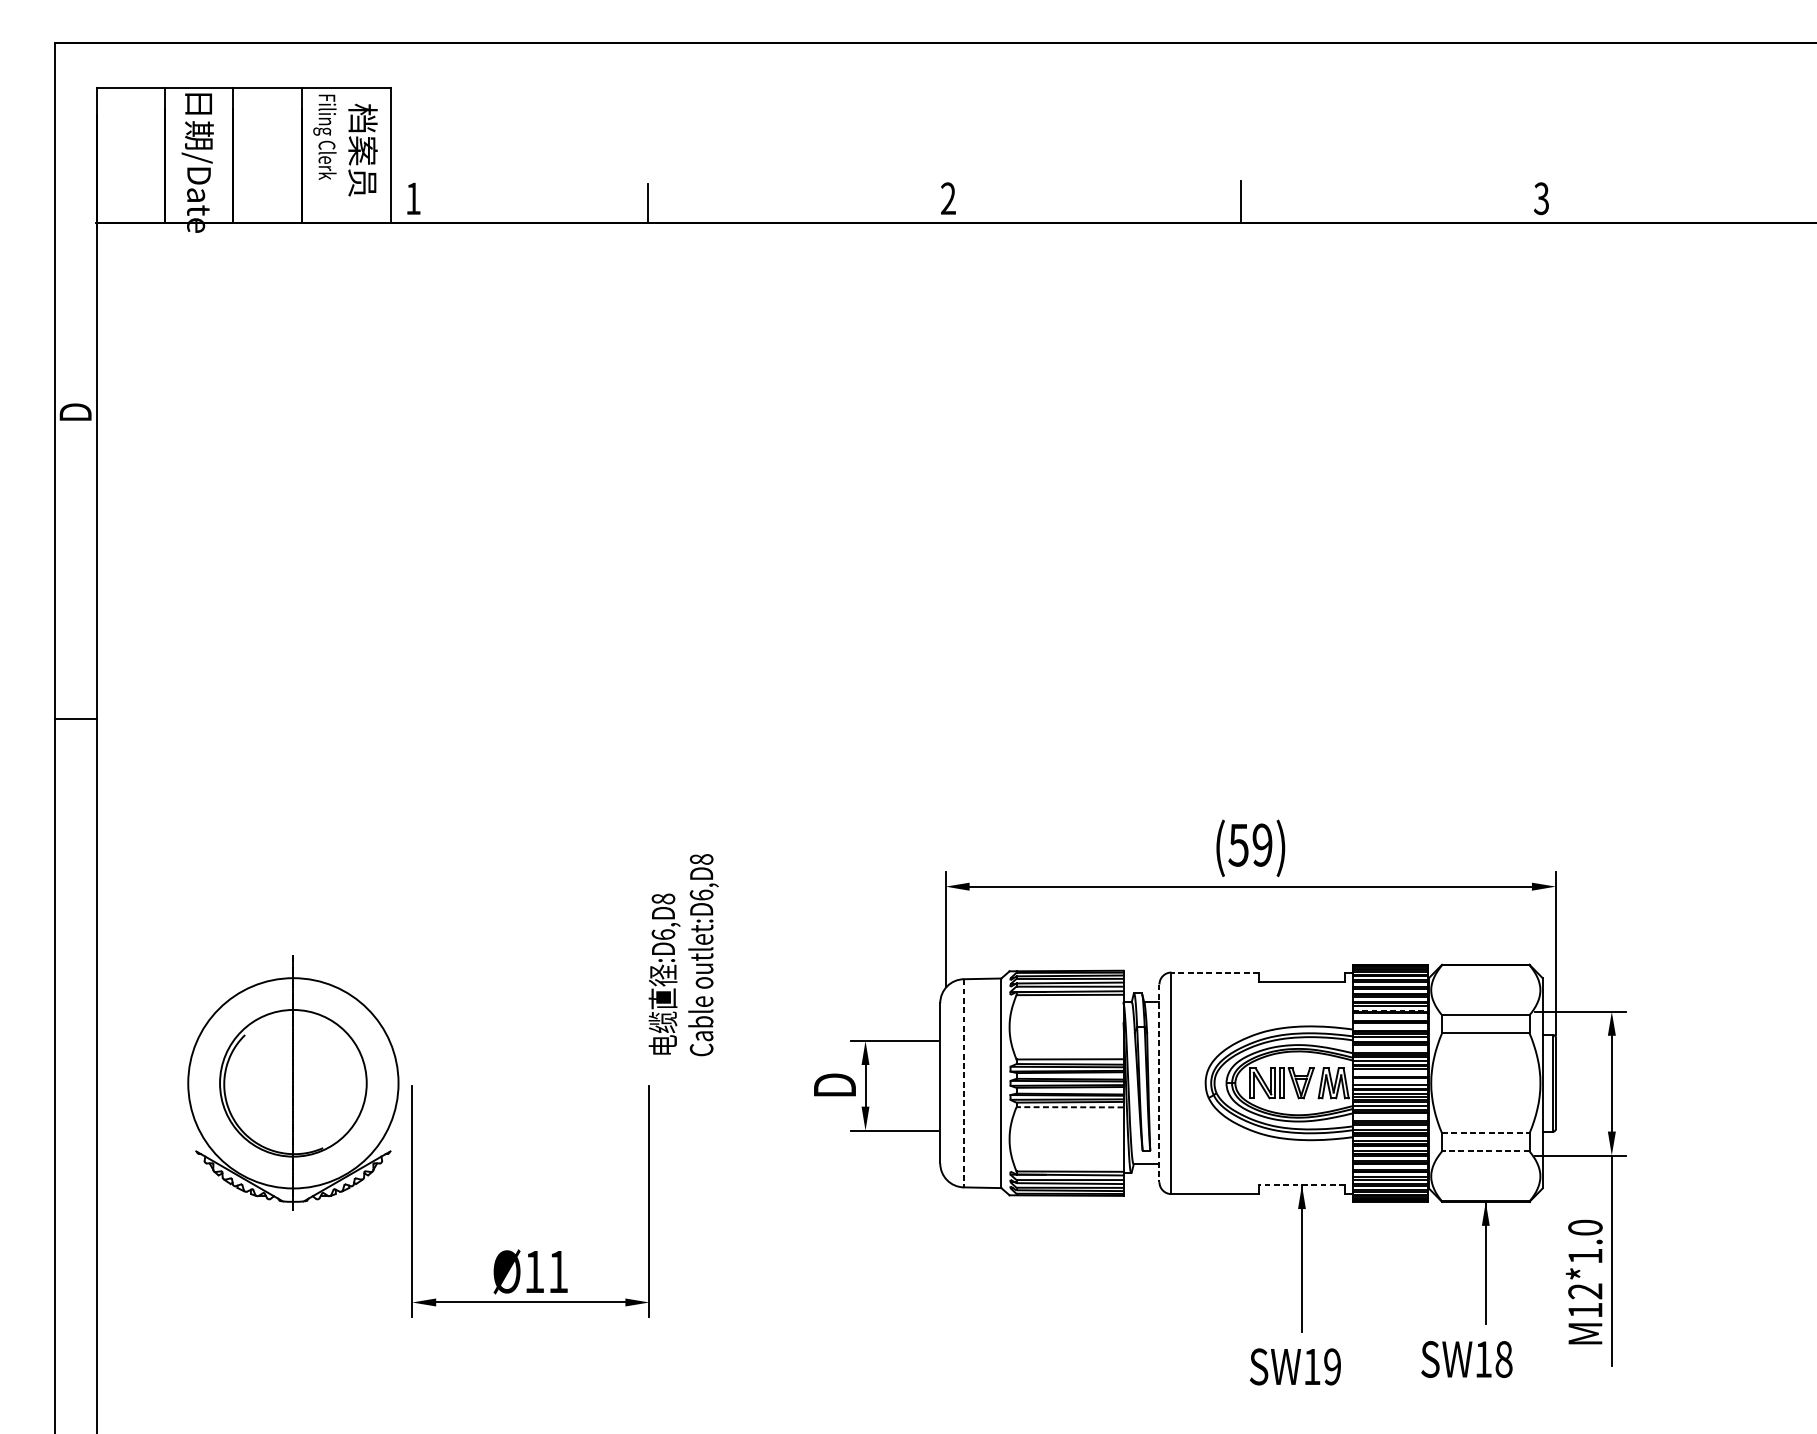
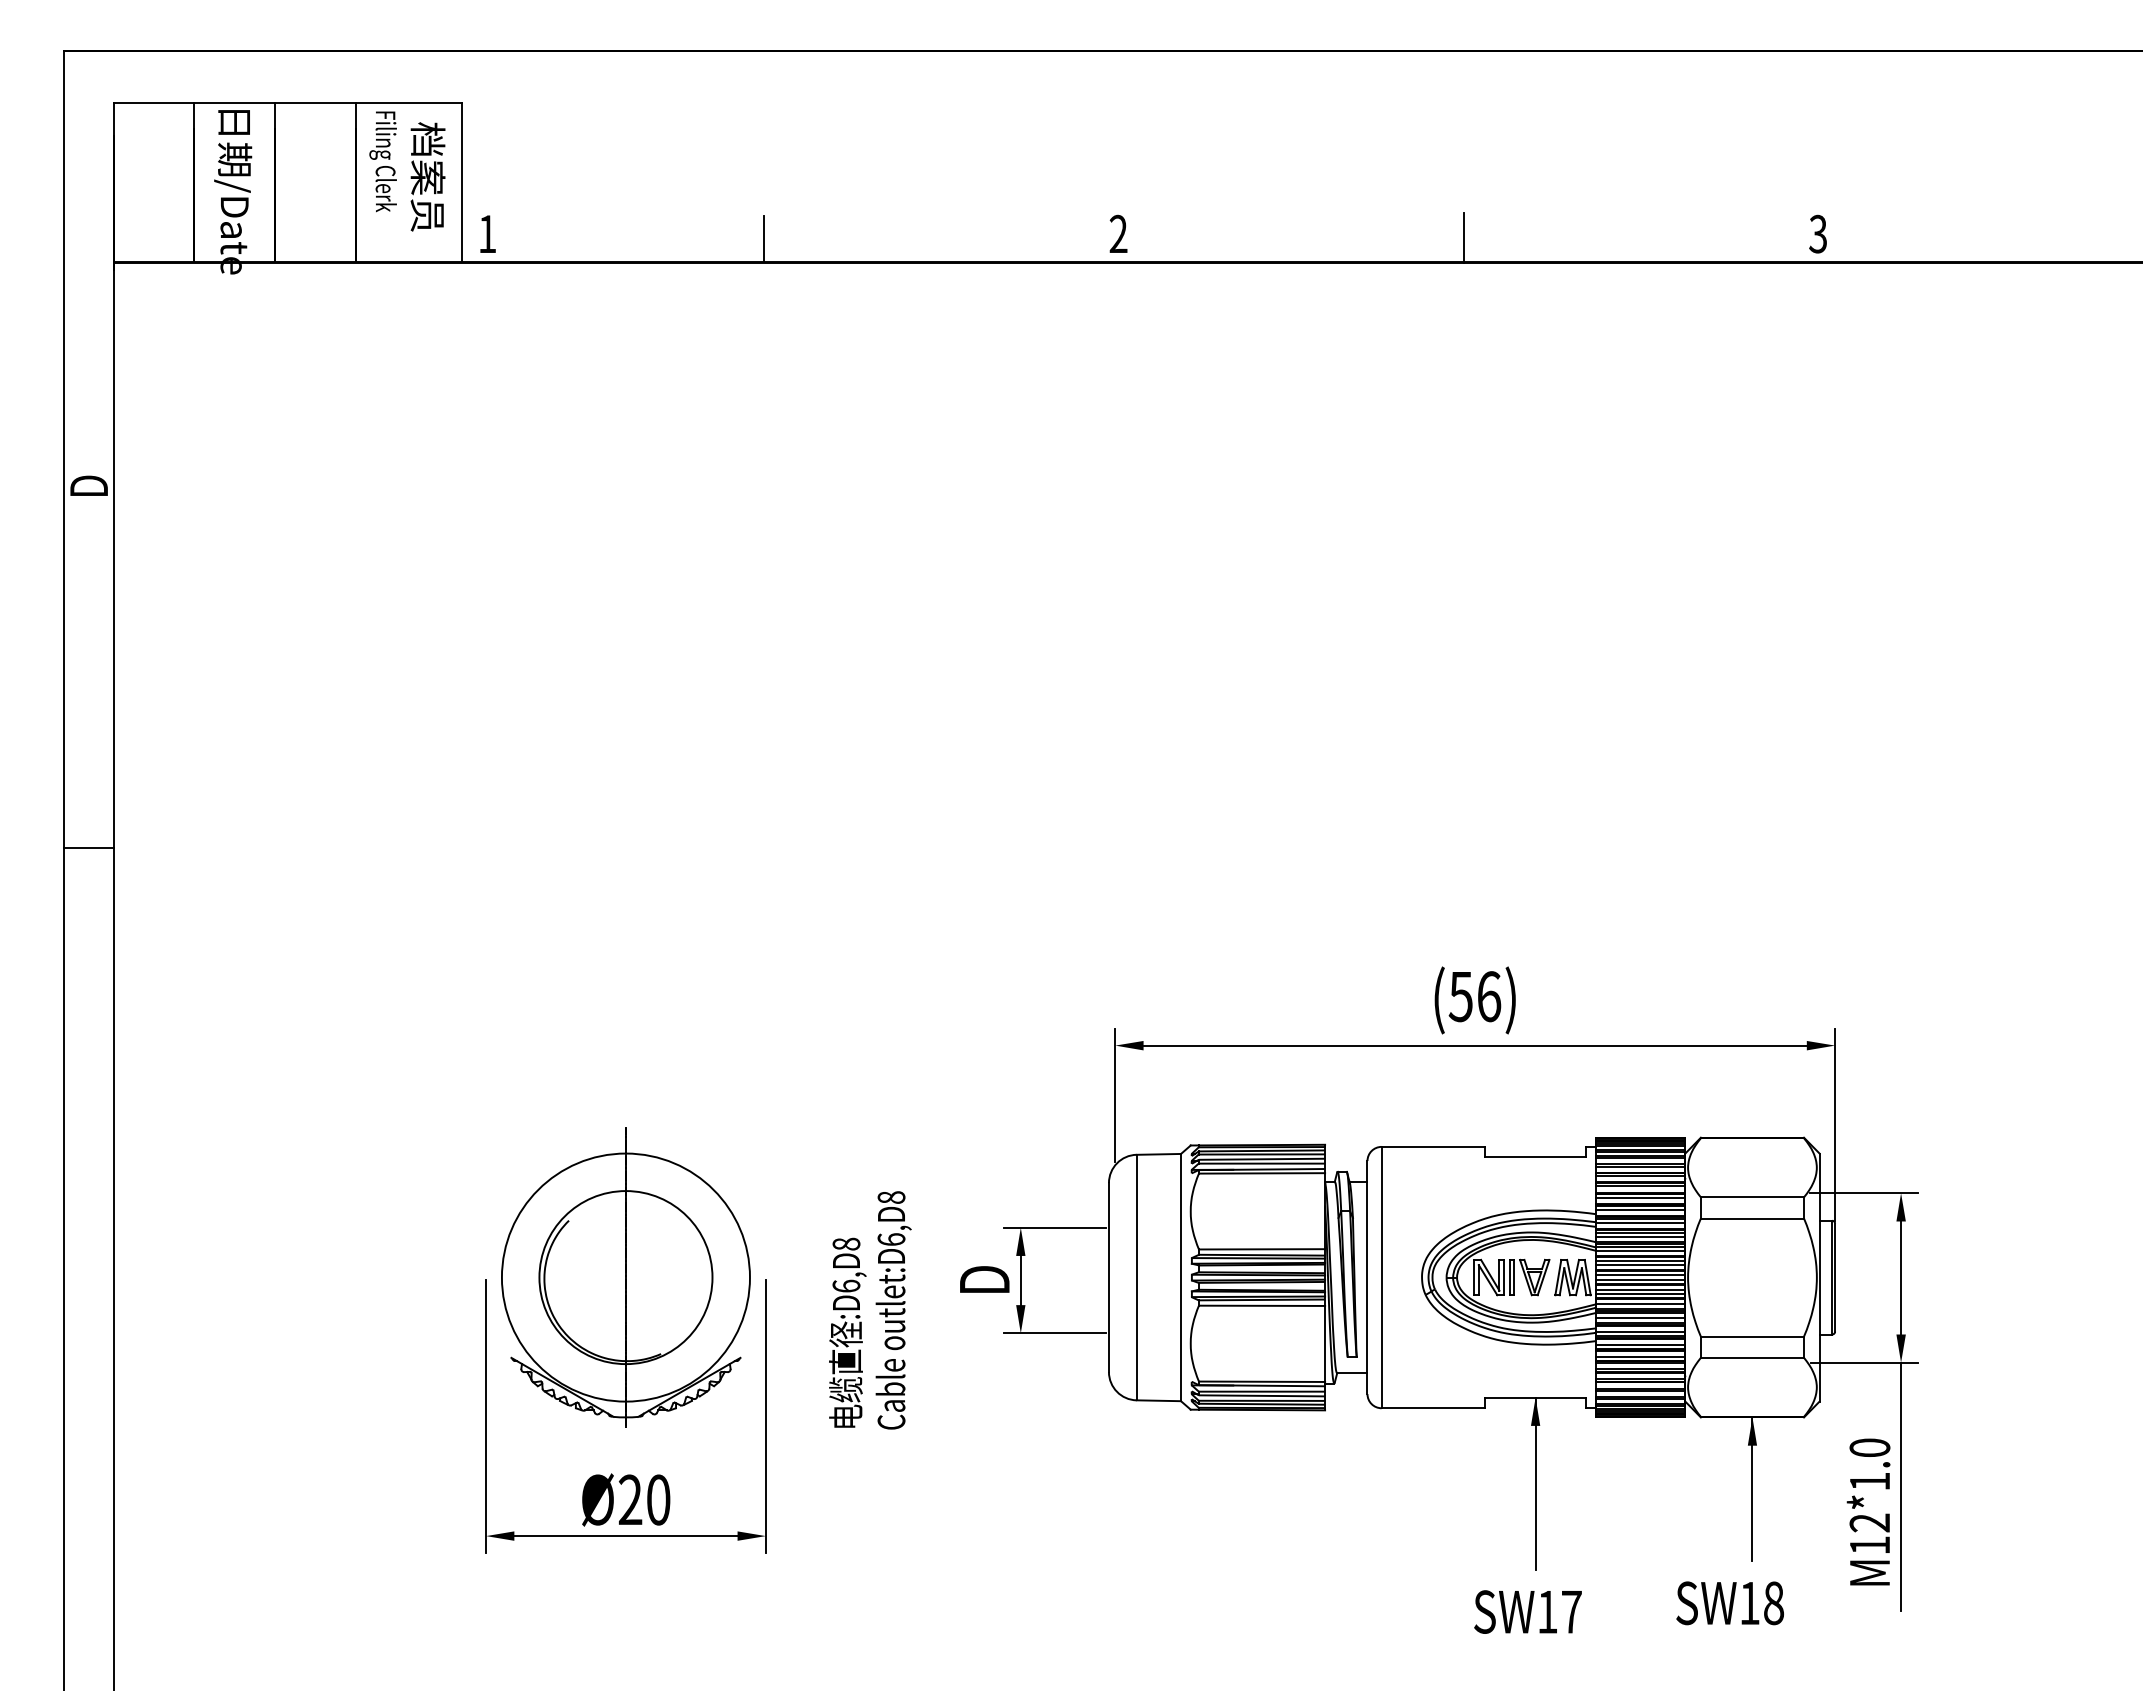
text: (1262, 845) -> (1489, 996), (59) -> (56)
text: (683, 955) -> (870, 1310), moved
line: (1215, 972) -> (1433, 1146), dashed -> solid
line: (1390, 1011) -> (1640, 1192), dashed -> solid
line: (1390, 1015) -> (1639, 1197), added
line: (1390, 1026) -> (1639, 1210), added
line: (1390, 1048) -> (1639, 1236), added
line: (1390, 1073) -> (1639, 1265), added
line: (1390, 1081) -> (1639, 1275), added
part: (292, 1083) -> (625, 1277), moved
line: (963, 1083) -> (1136, 1277), dashed -> solid
line: (1159, 1083) -> (1367, 1277), dashed -> solid
line: (1069, 1106) -> (1261, 1305), dashed -> solid
line: (1390, 1118) -> (1639, 1318), added
line: (1485, 1133) -> (1752, 1336), dashed -> solid
line: (1485, 1151) -> (1752, 1357), dashed -> solid
line: (1301, 1184) -> (1535, 1397), dashed -> solid
text: (546, 1271) -> (644, 1499), Ø11 -> Ø20
text: (1332, 1366) -> (1571, 1611), SW19 -> SW17

